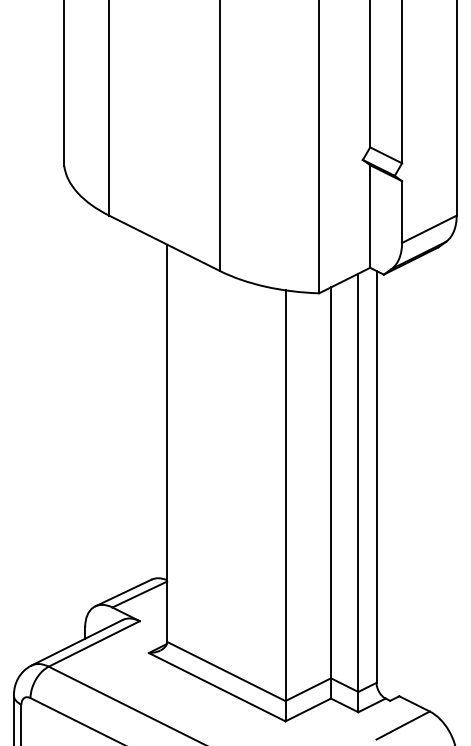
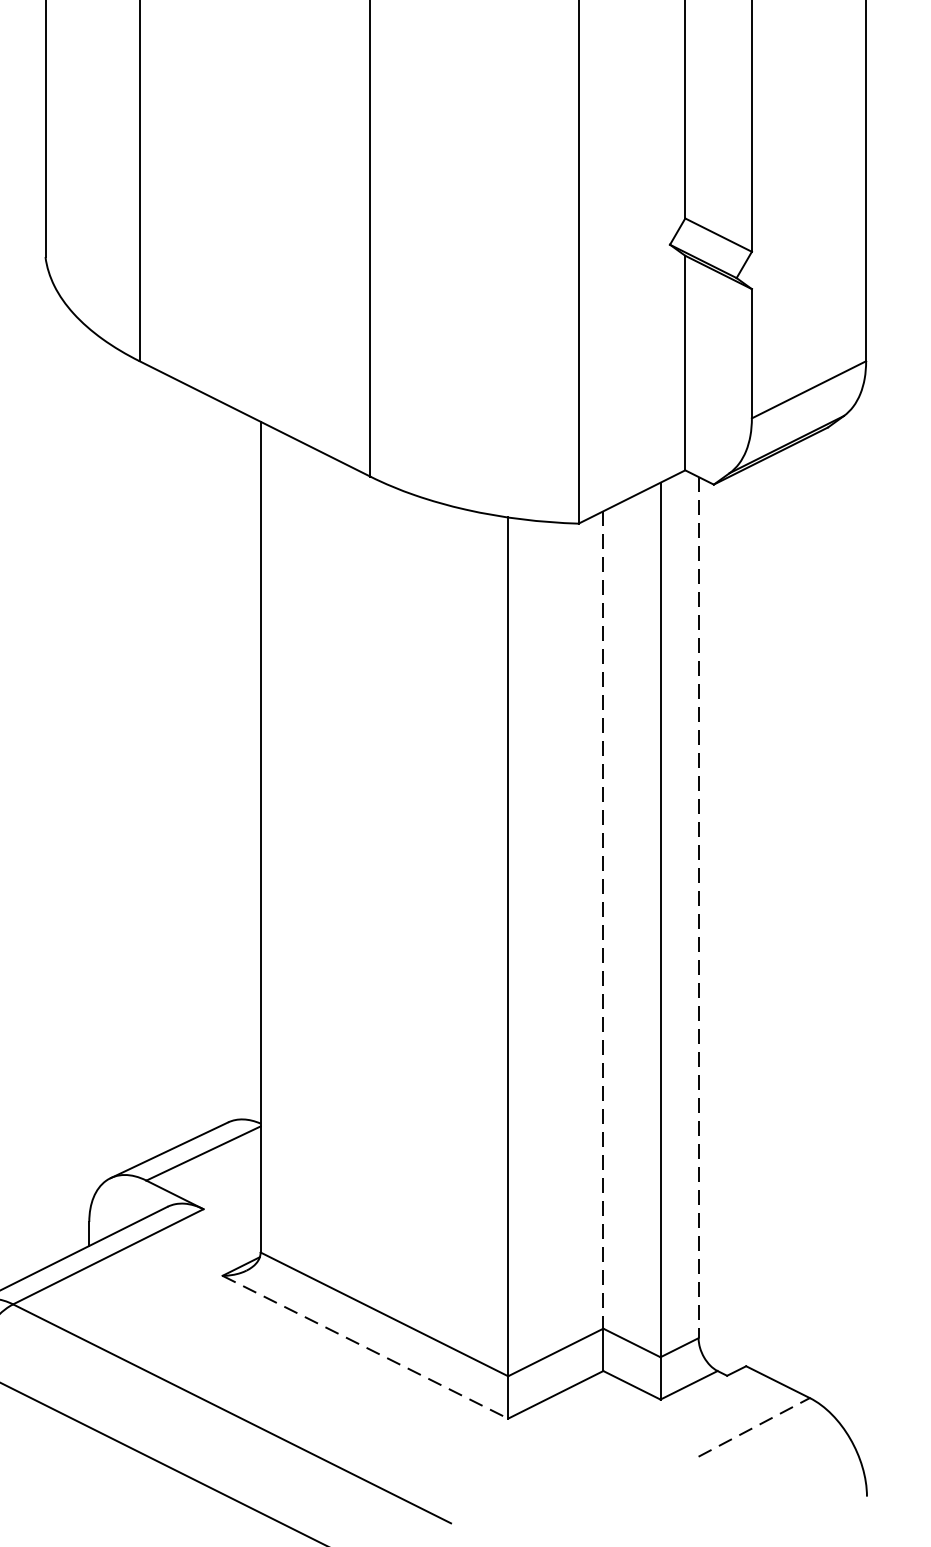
line: (376, 476) -> (698, 906), solid -> dashed
line: (331, 483) -> (604, 921), solid -> dashed
line: (217, 687) -> (365, 1347), solid -> dashed
line: (403, 725) -> (754, 1427), solid -> dashed

